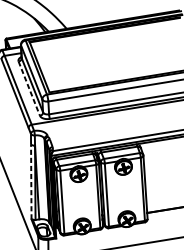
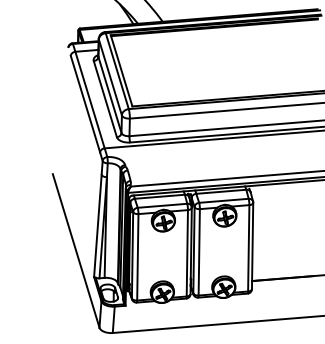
line: (29, 88) -> (105, 99), dashed -> solid
line: (30, 181) -> (97, 225), dashed -> solid

